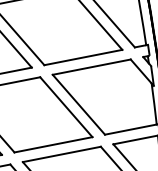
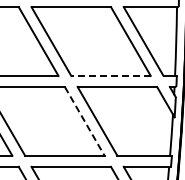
line: (83, 57) -> (111, 75), solid -> dashed
line: (66, 107) -> (84, 121), solid -> dashed

